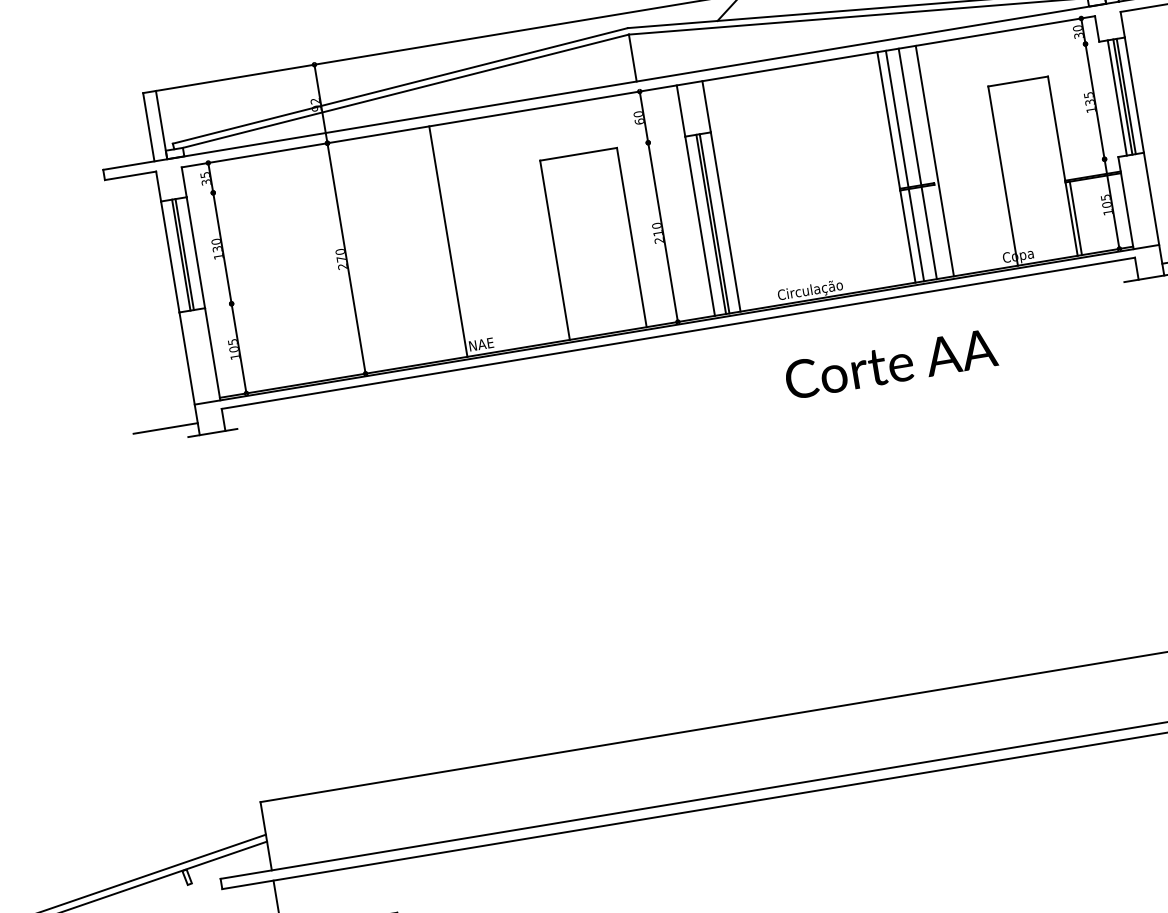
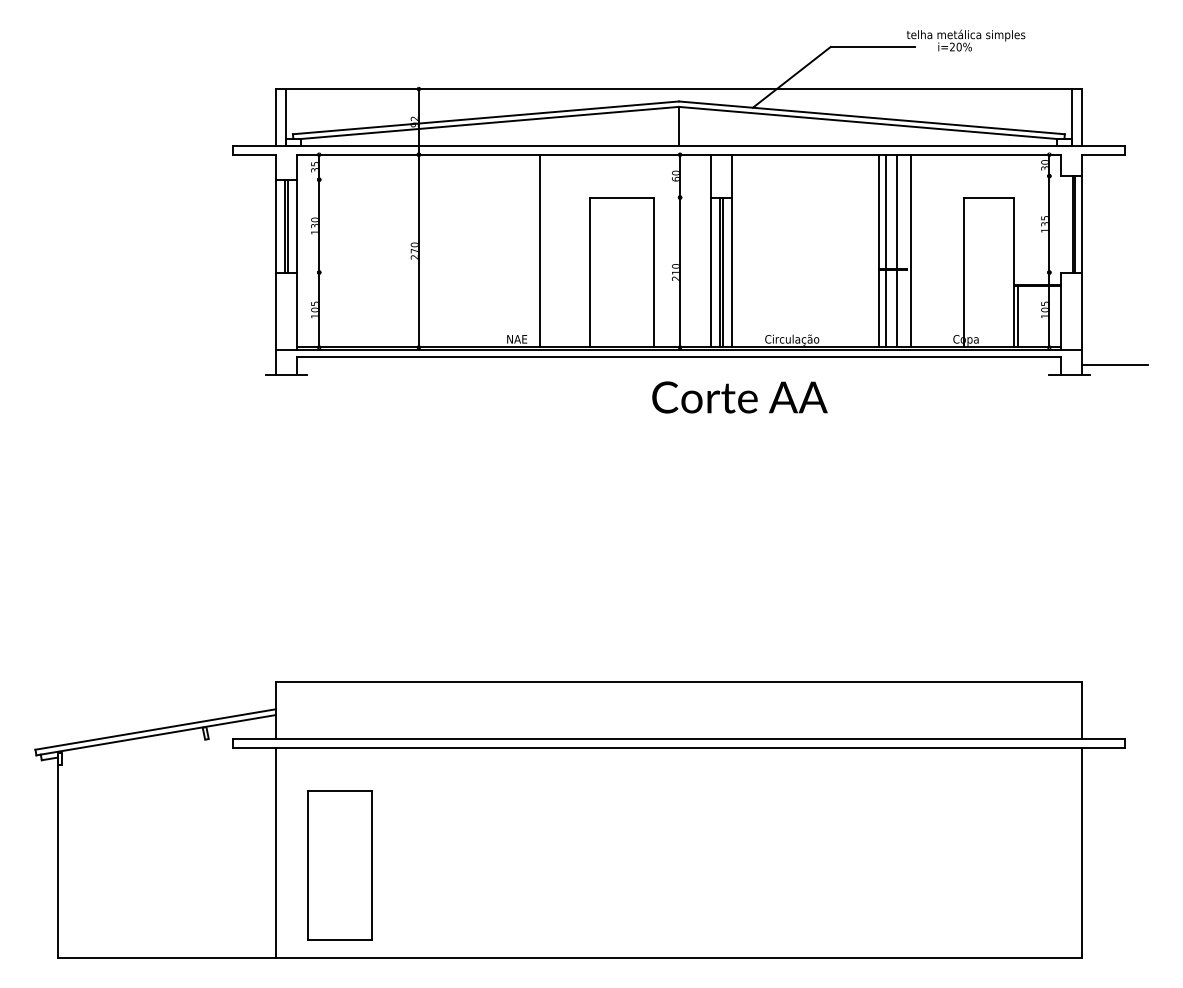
line: (1116, 98) -> (1067, 224), removed
line: (448, 240) -> (540, 250), moved
text: (890, 364) -> (739, 397), moved
line: (165, 428) -> (248, 365), removed

